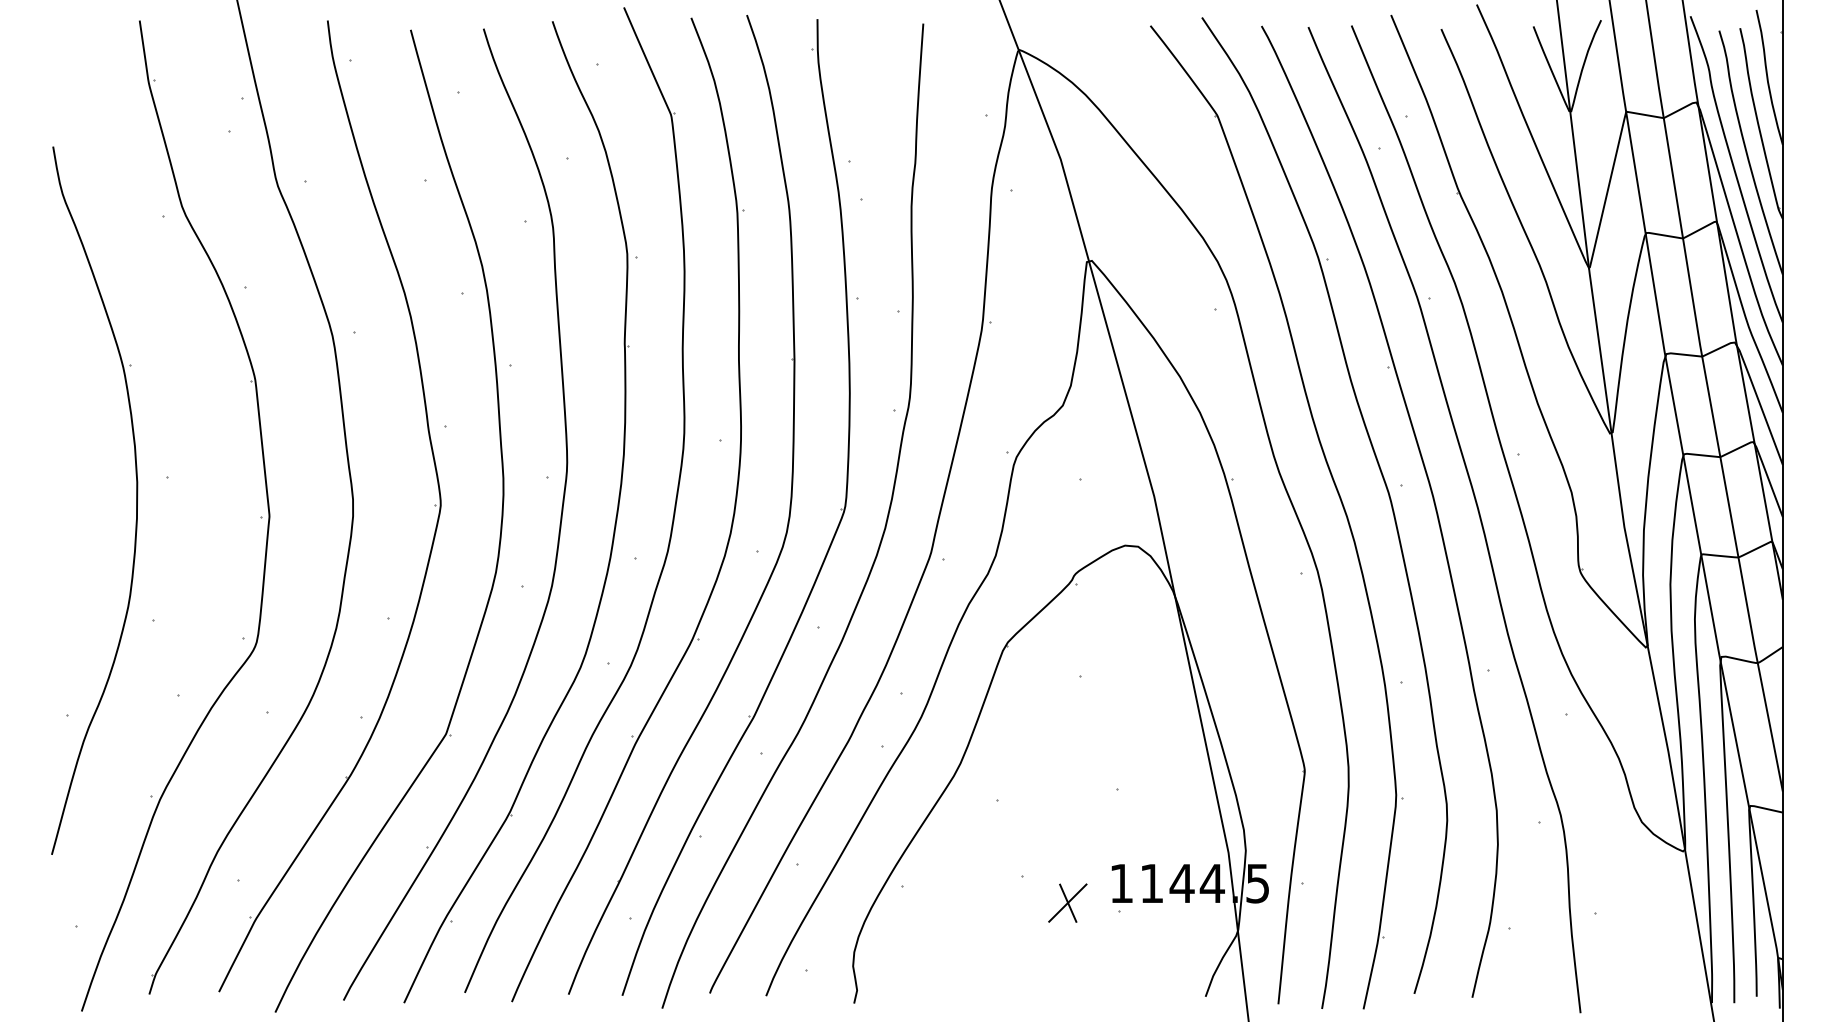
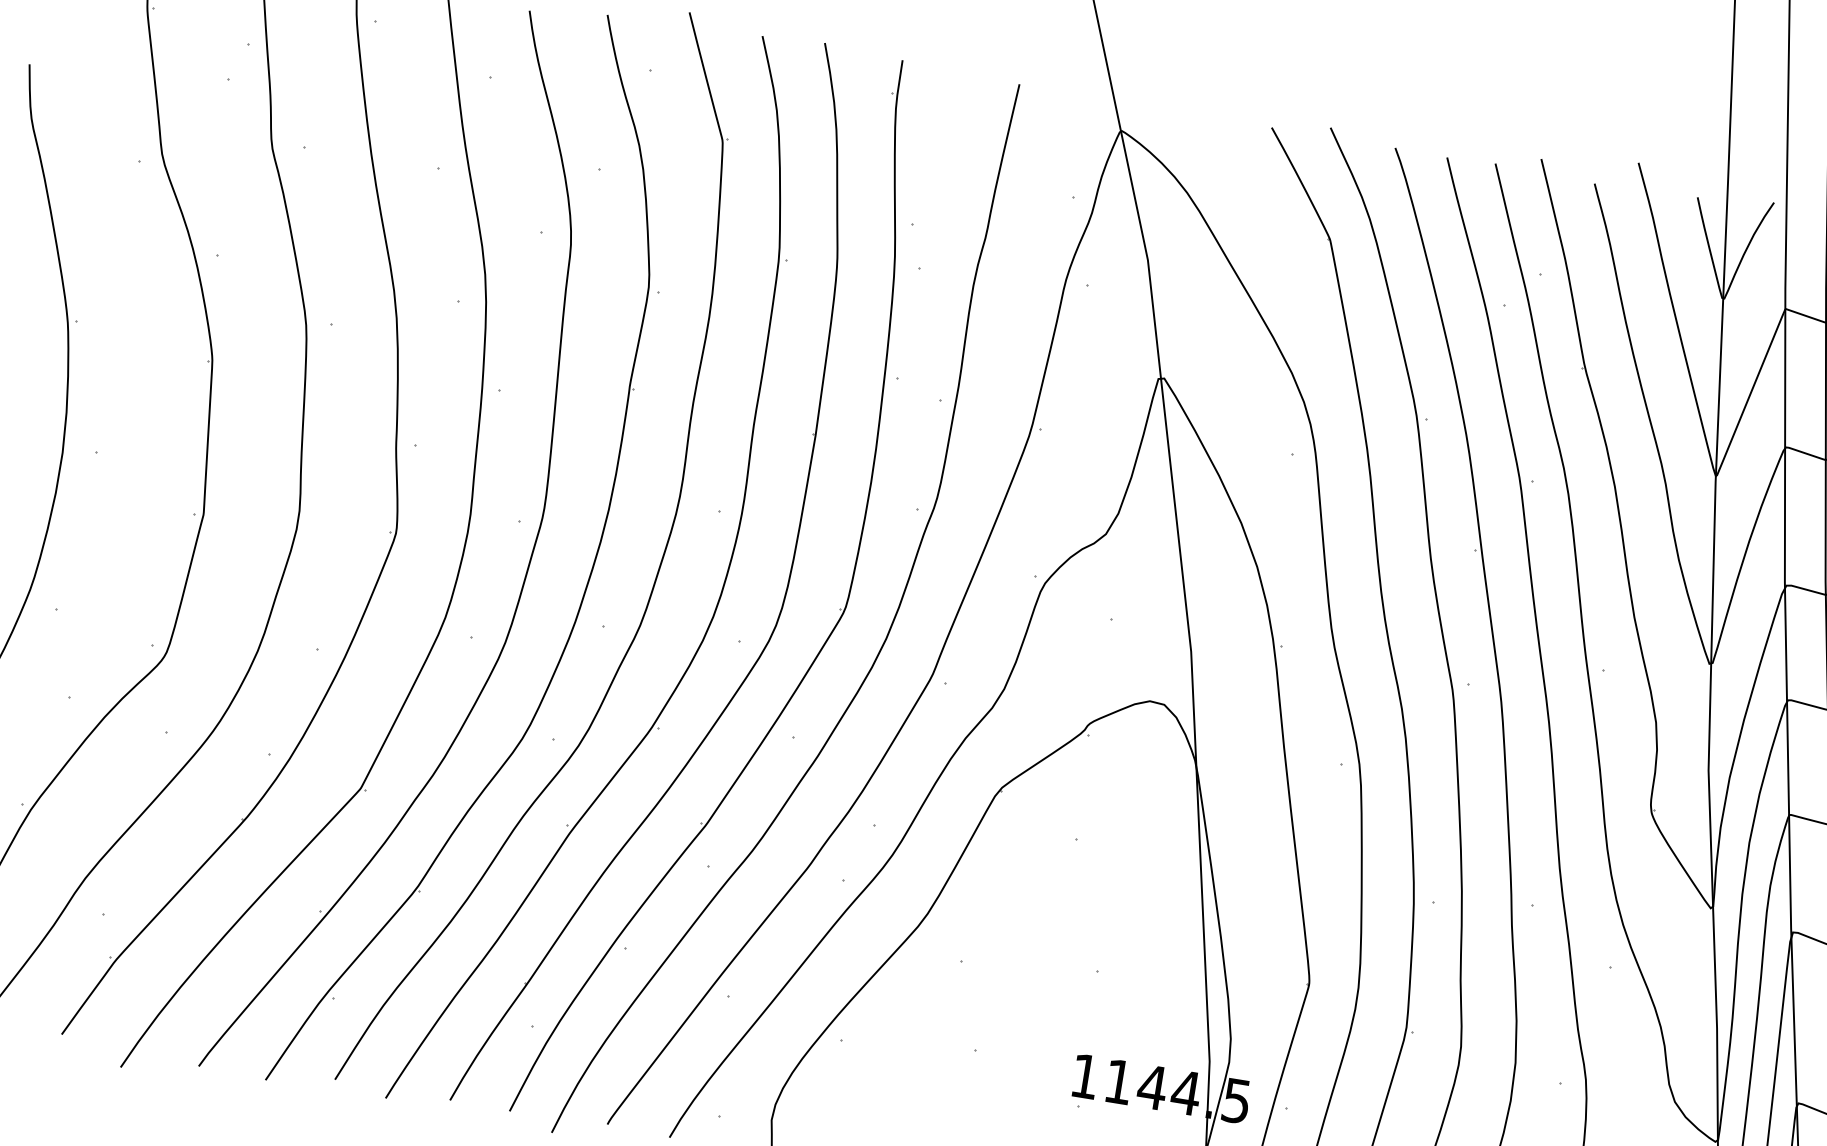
part: (1067, 902) -> (1021, 1087), removed

